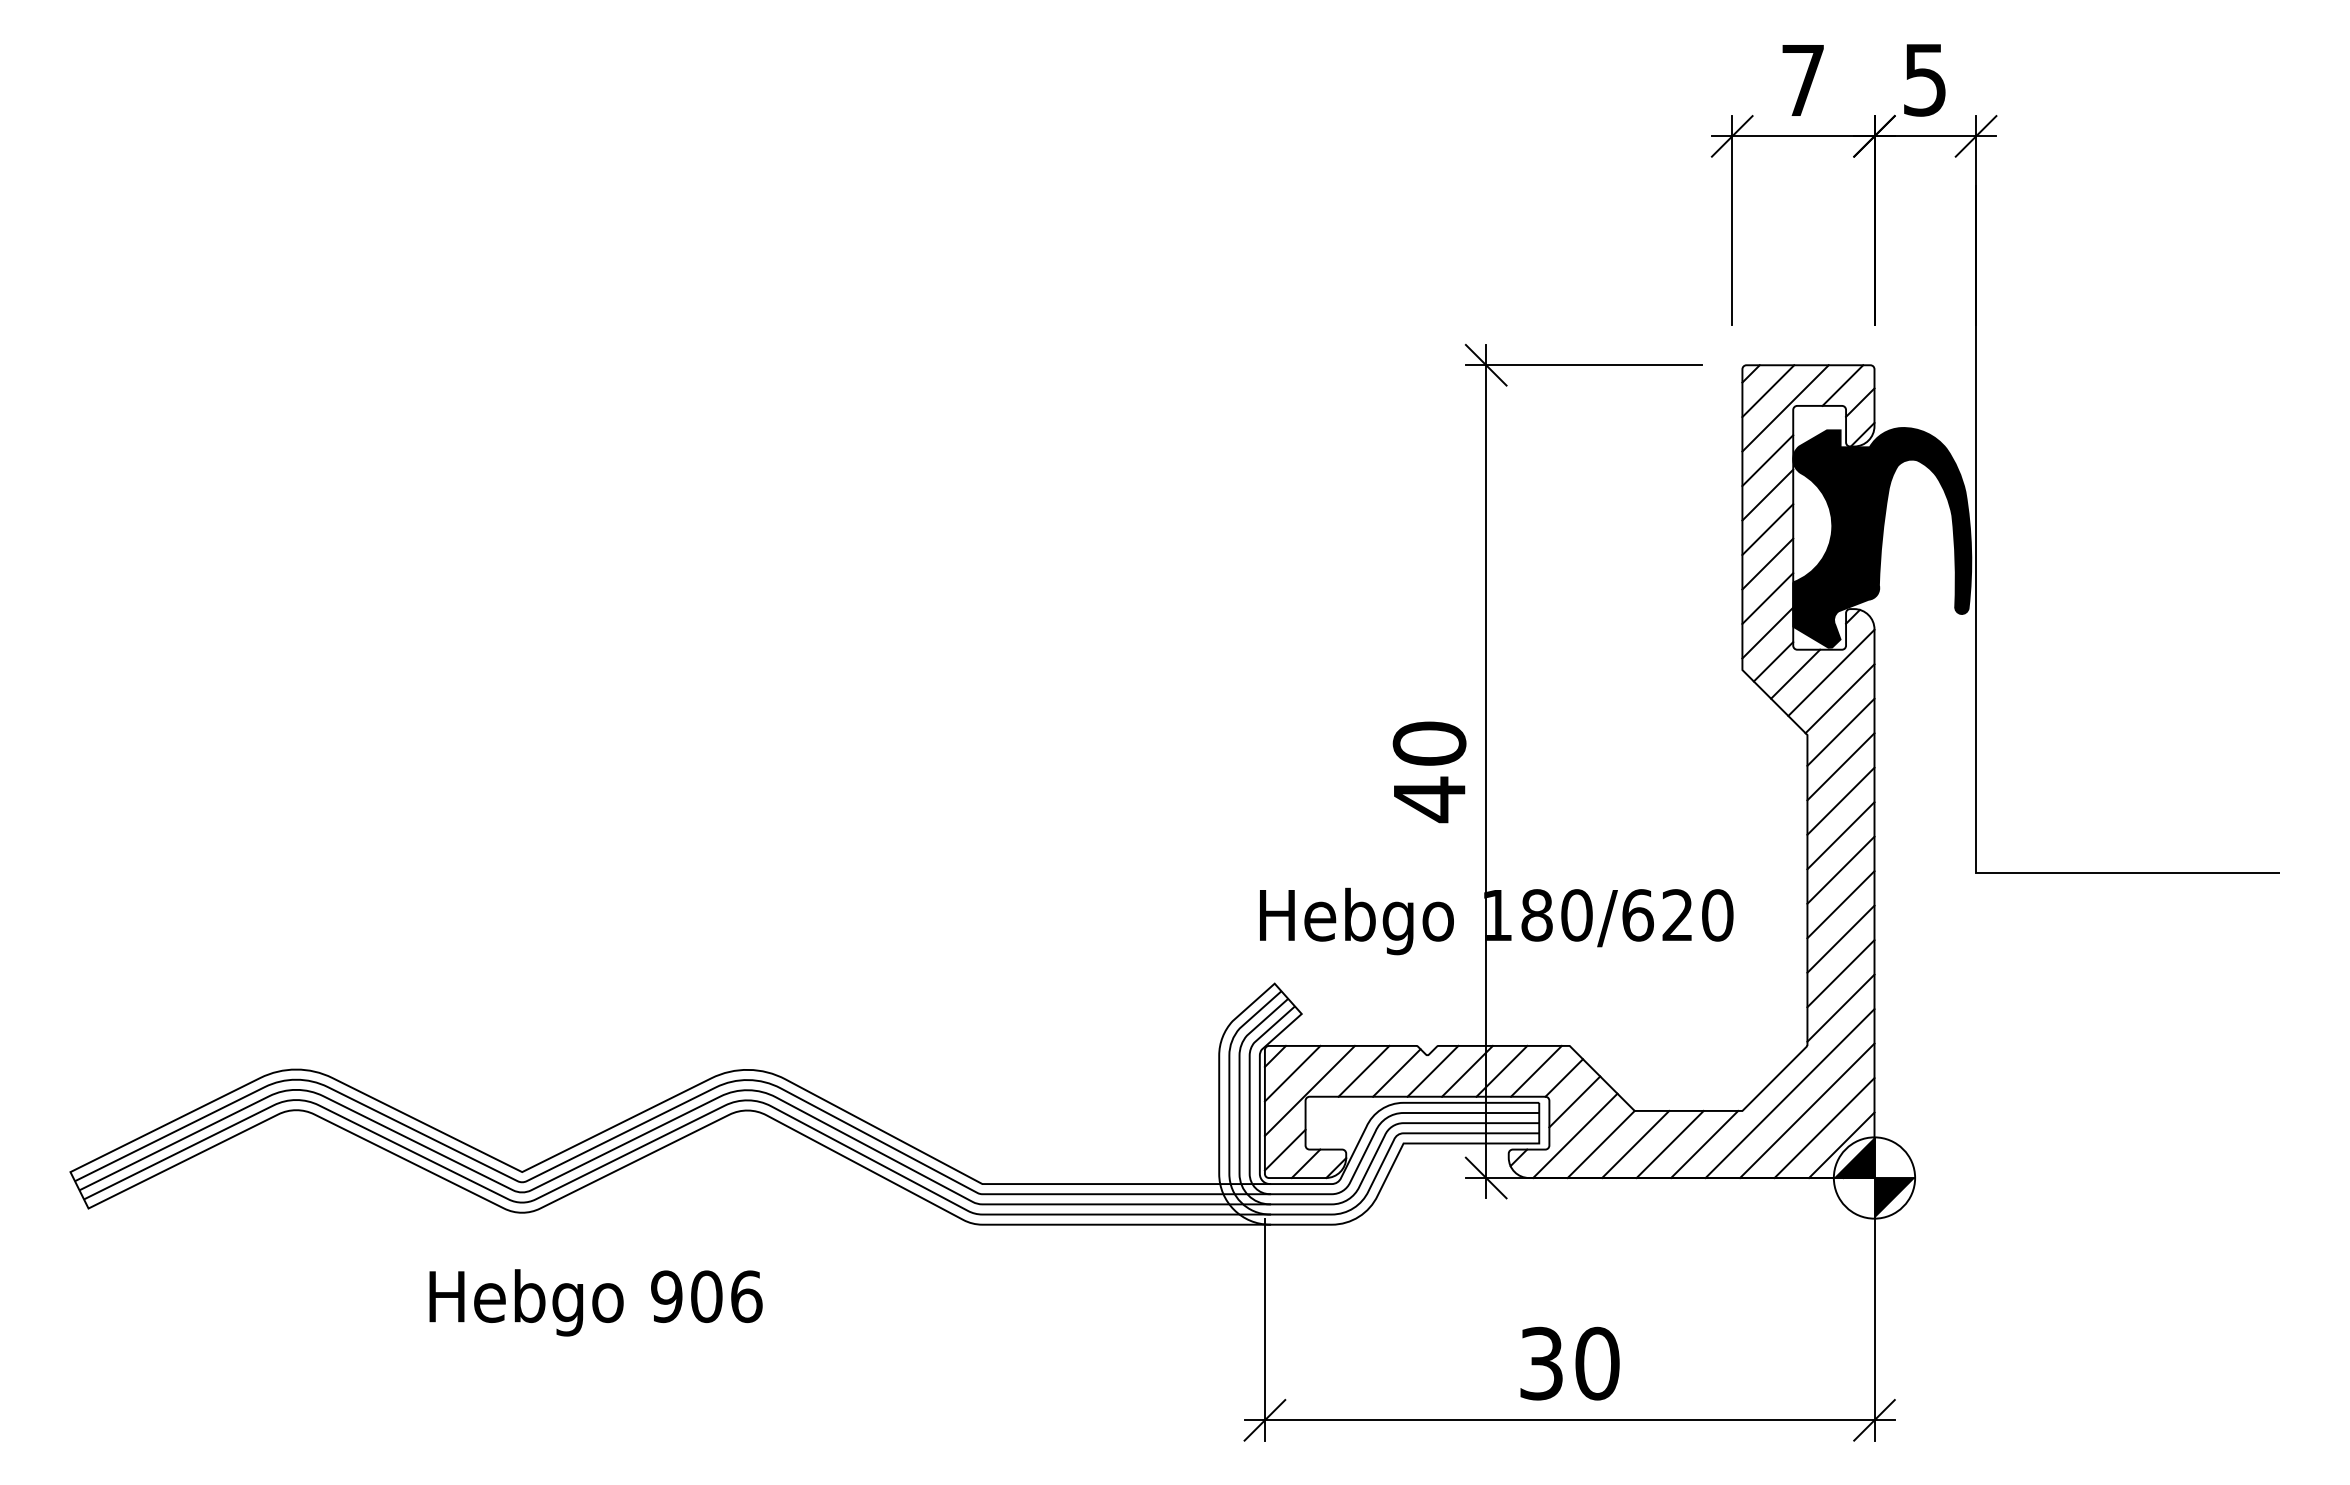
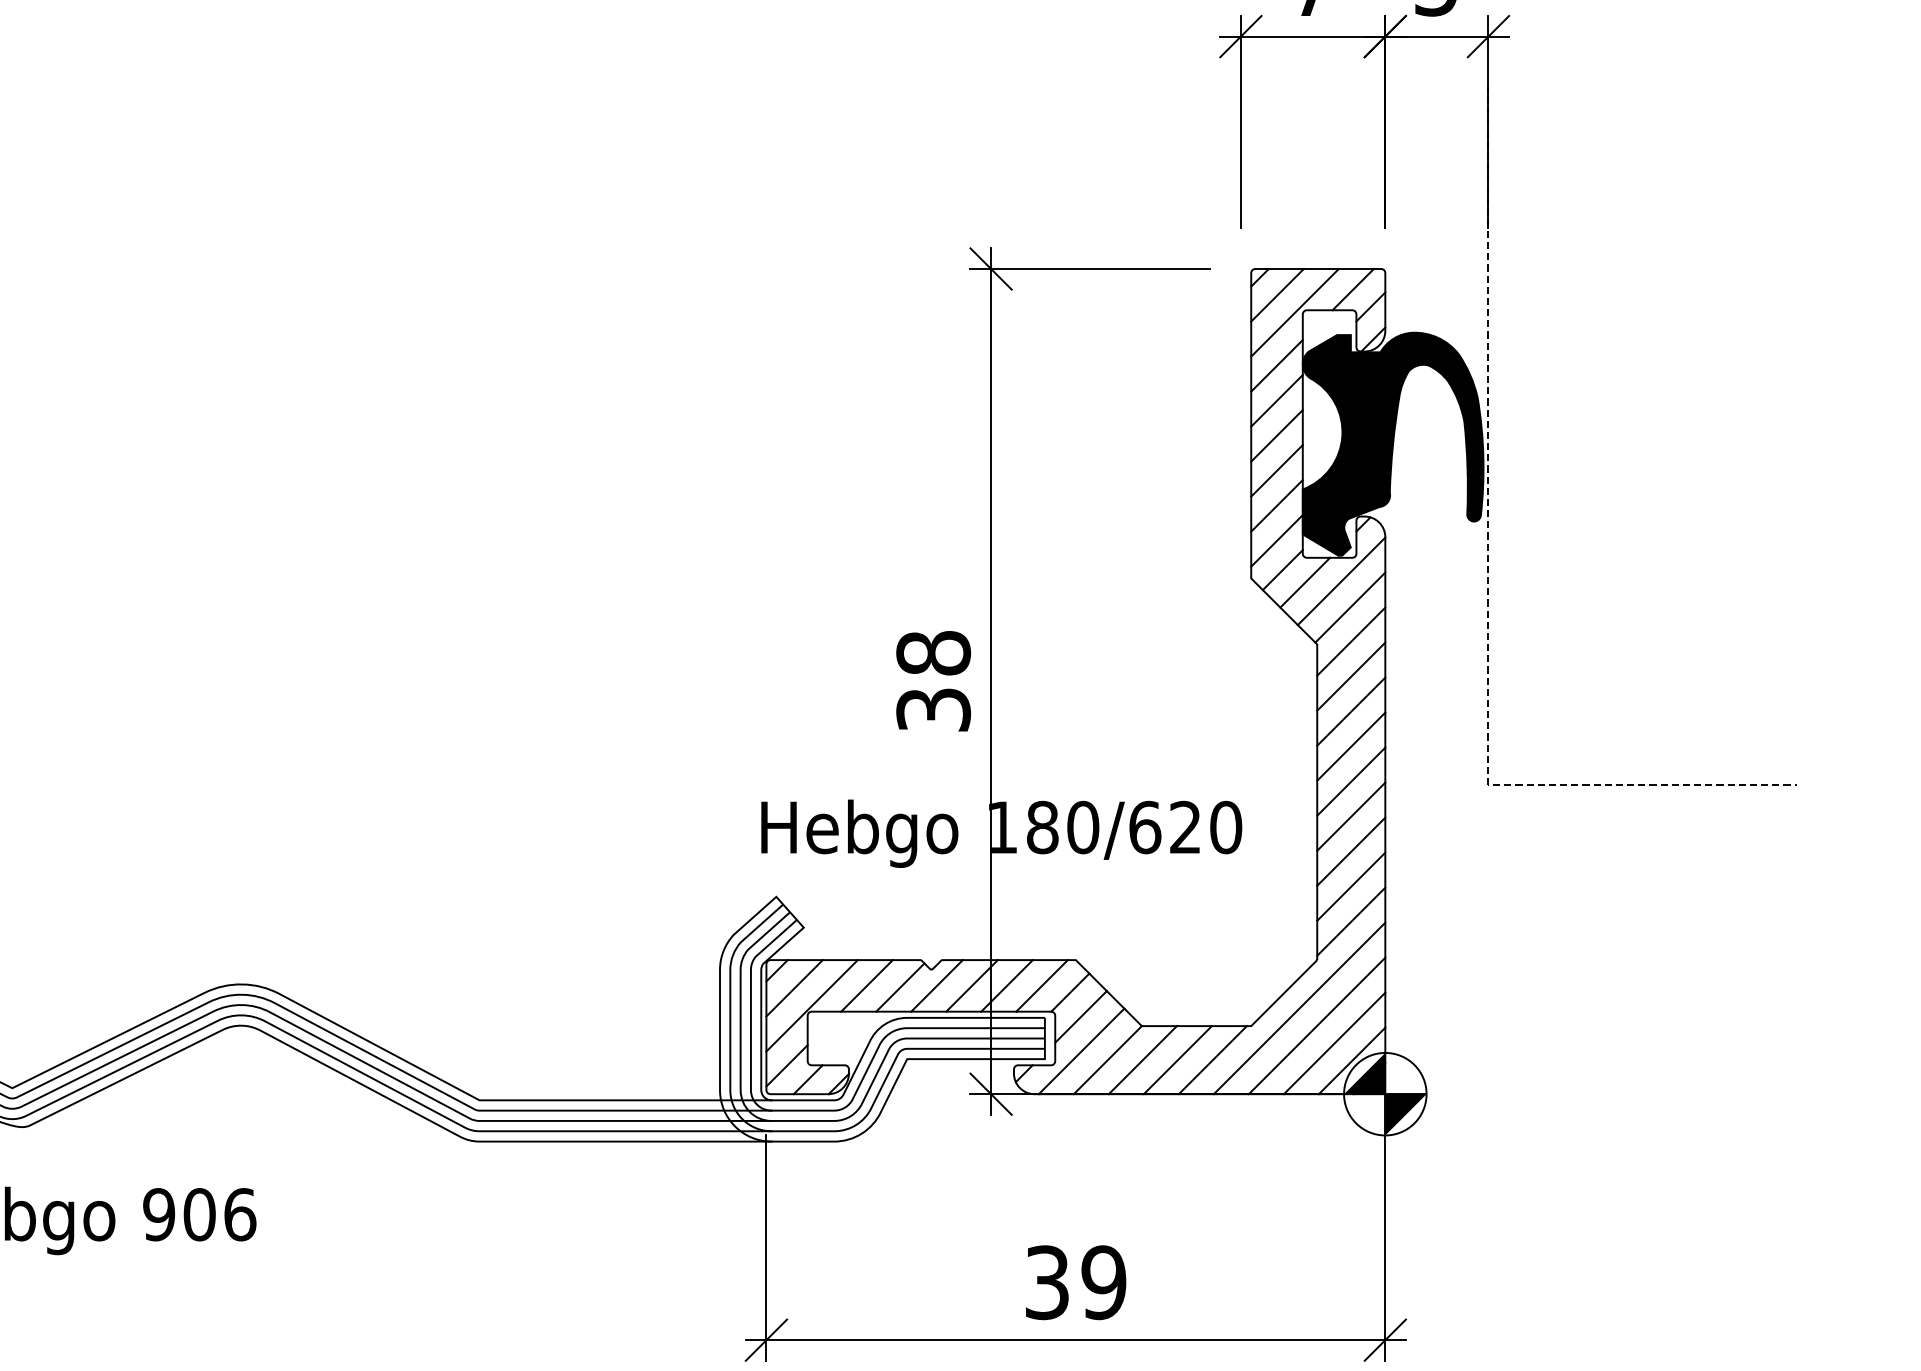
line: (1976, 681) -> (1488, 590), solid -> dashed
text: (1429, 772) -> (933, 682), 40 -> 38
text: (1597, 1363) -> (1104, 1282), 30 -> 39

